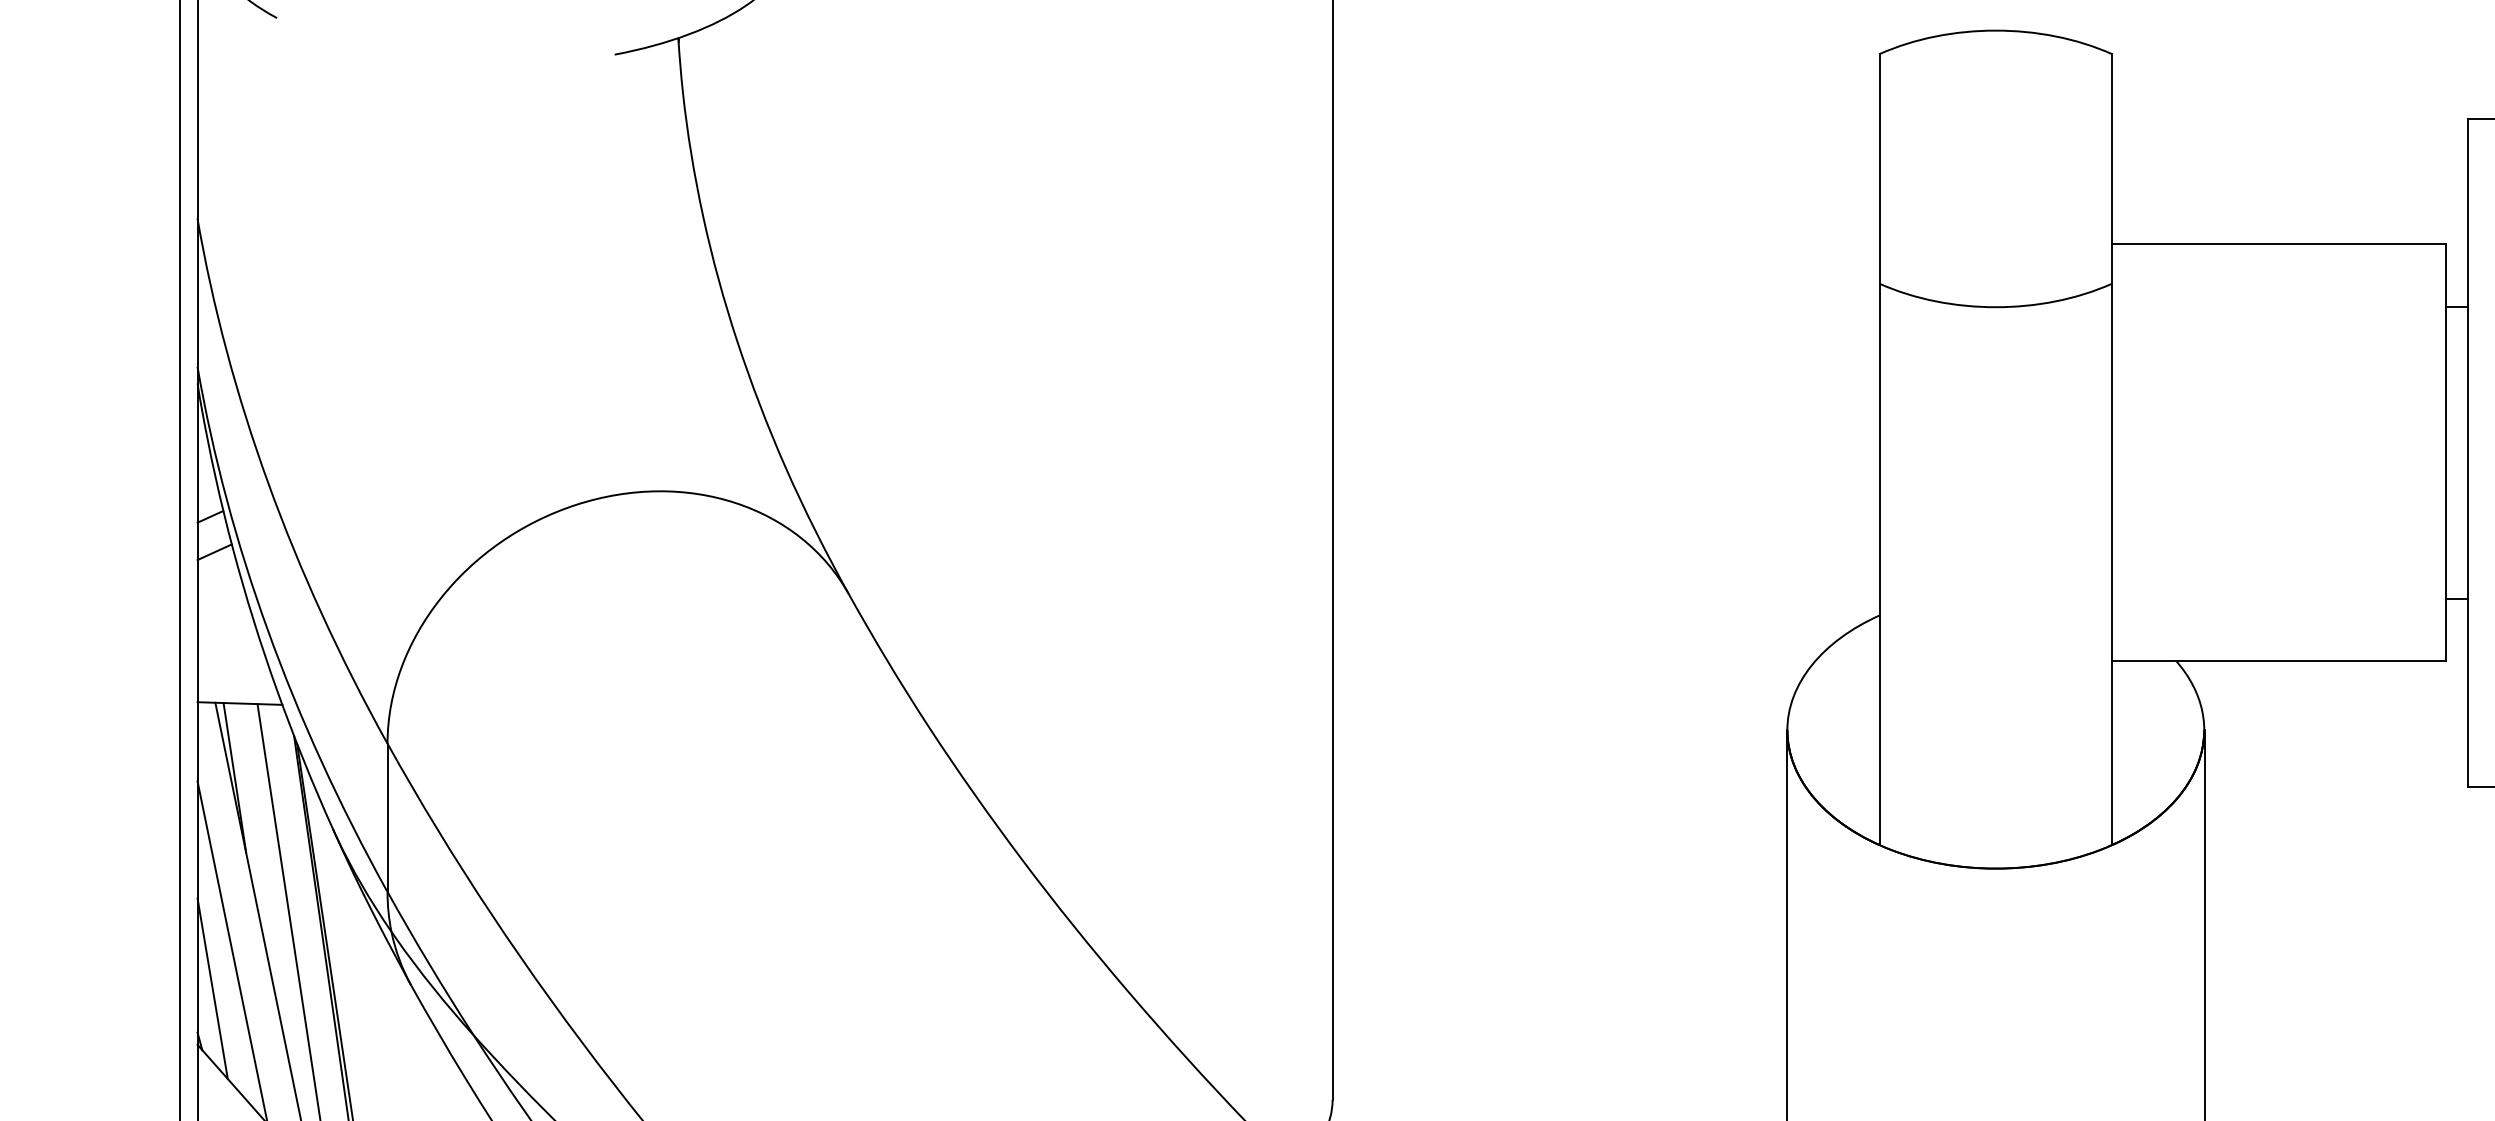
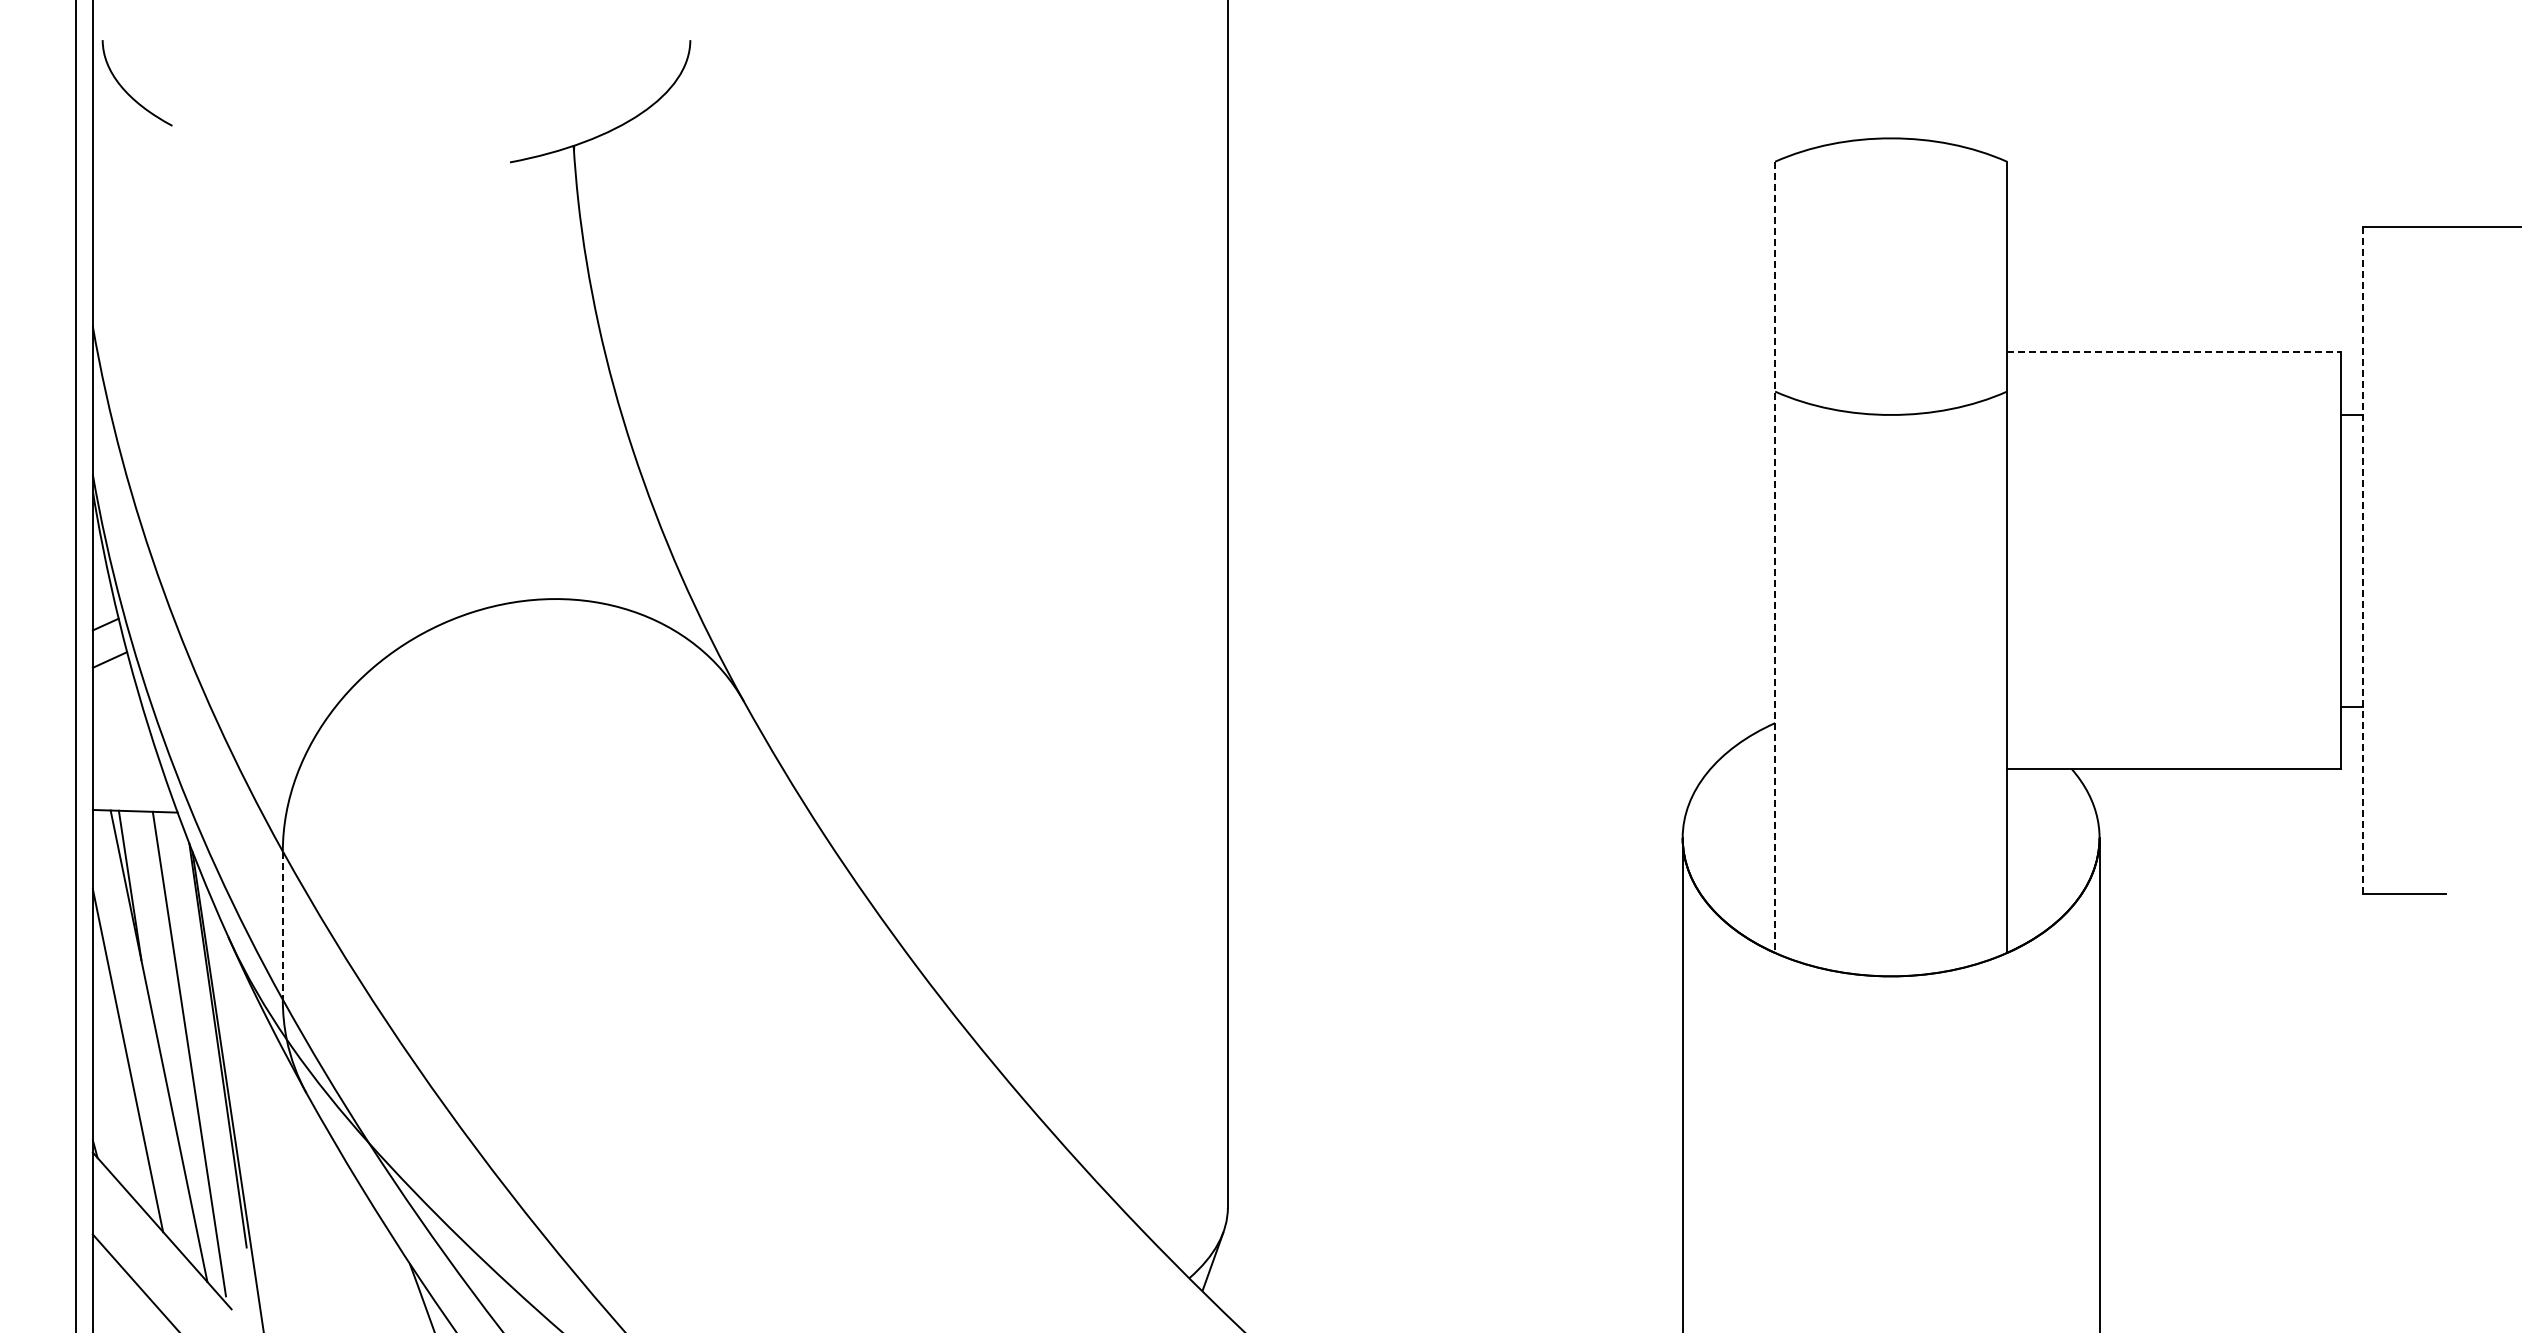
line: (2279, 243) -> (2174, 351), solid -> dashed
line: (1880, 449) -> (1775, 557), solid -> dashed
line: (2467, 452) -> (2362, 560), solid -> dashed
line: (388, 818) -> (283, 926), solid -> dashed
line: (212, 988) -> (107, 1096), removed

